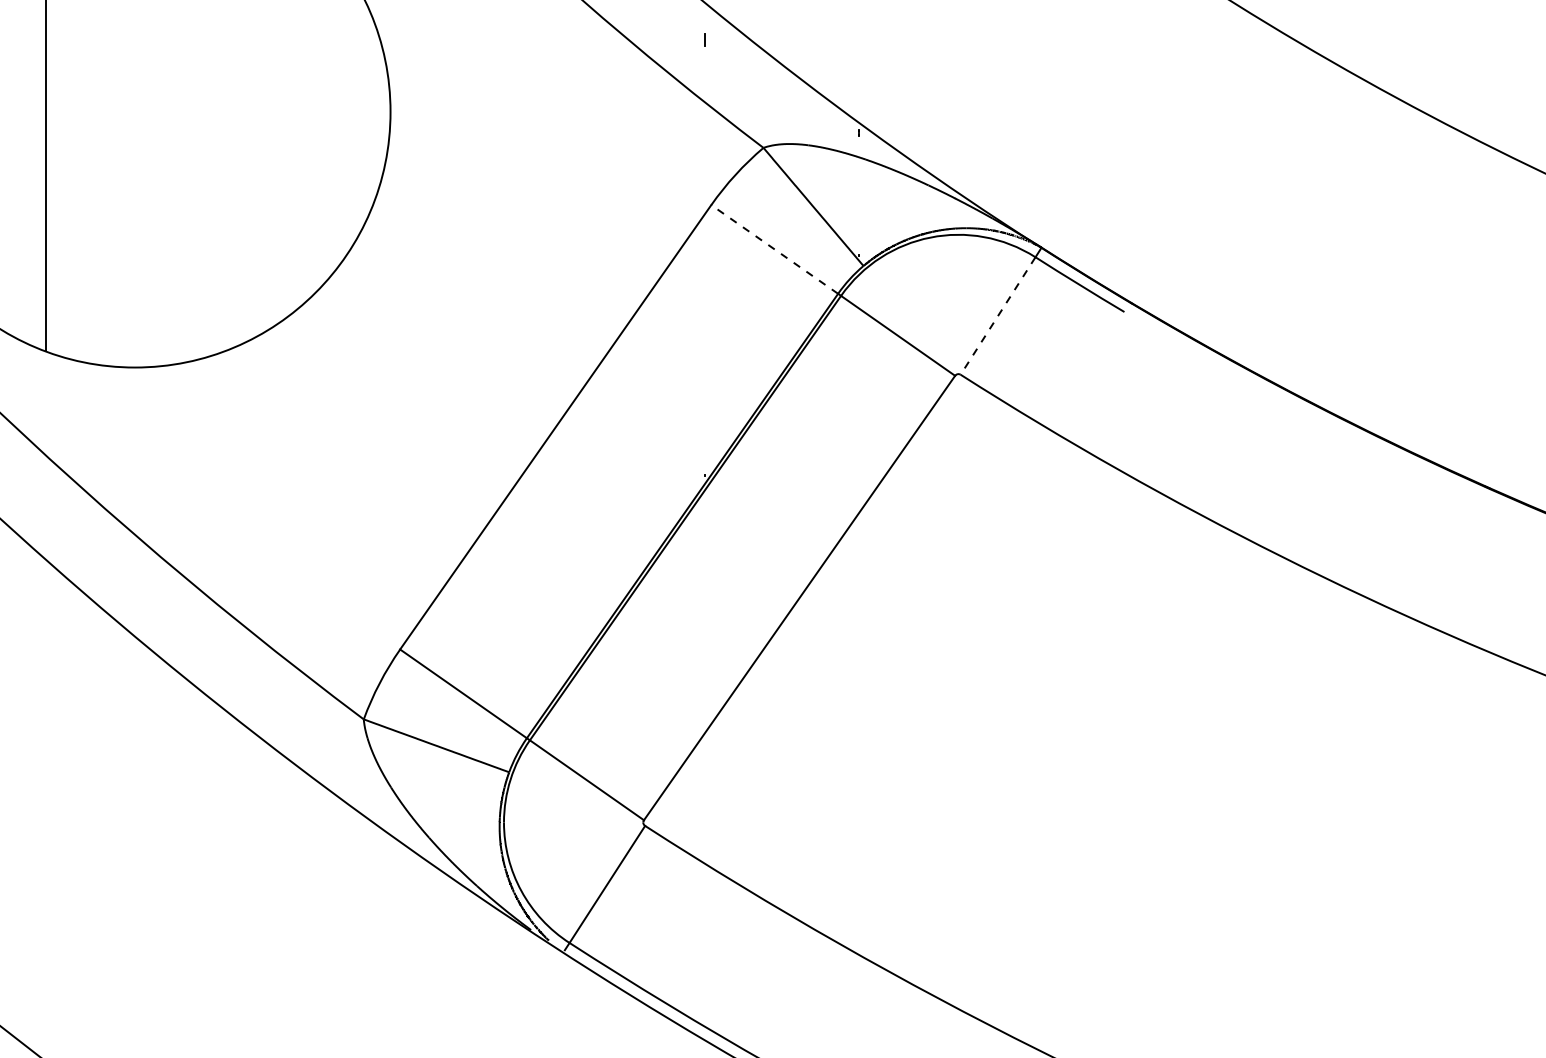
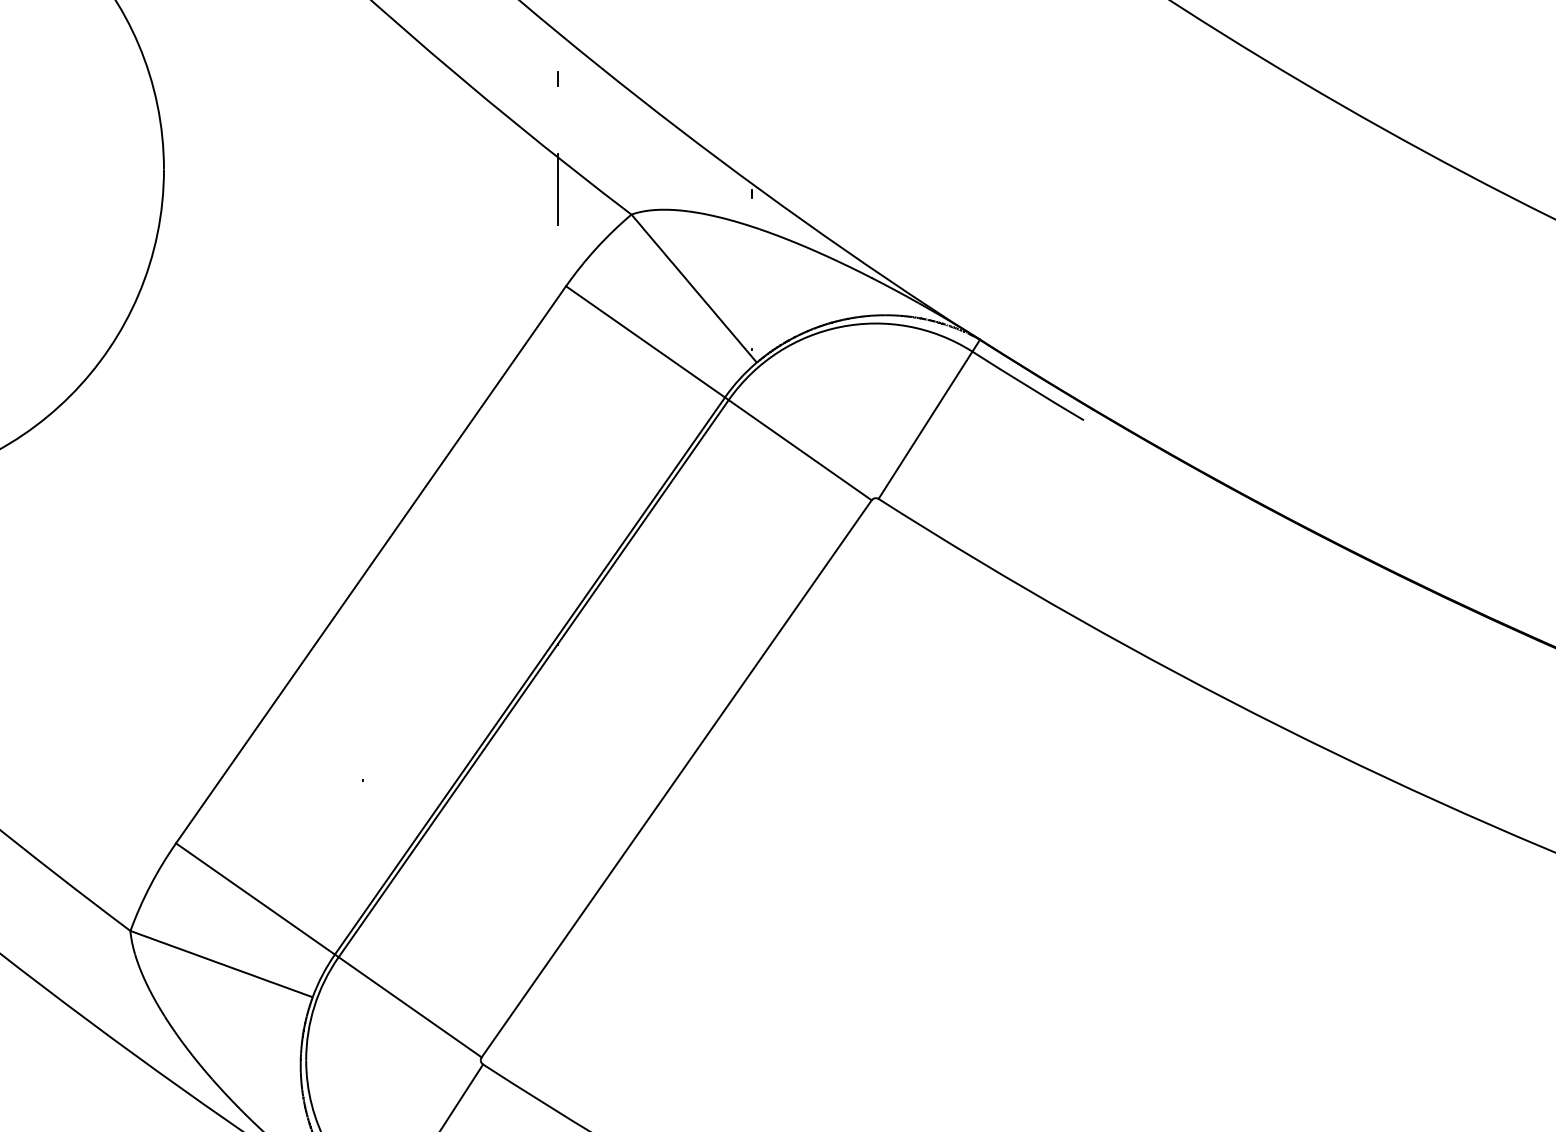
line: (704, 127) -> (557, 189), added
line: (774, 249) -> (645, 341), dashed -> solid
line: (998, 316) -> (926, 425), dashed -> solid

